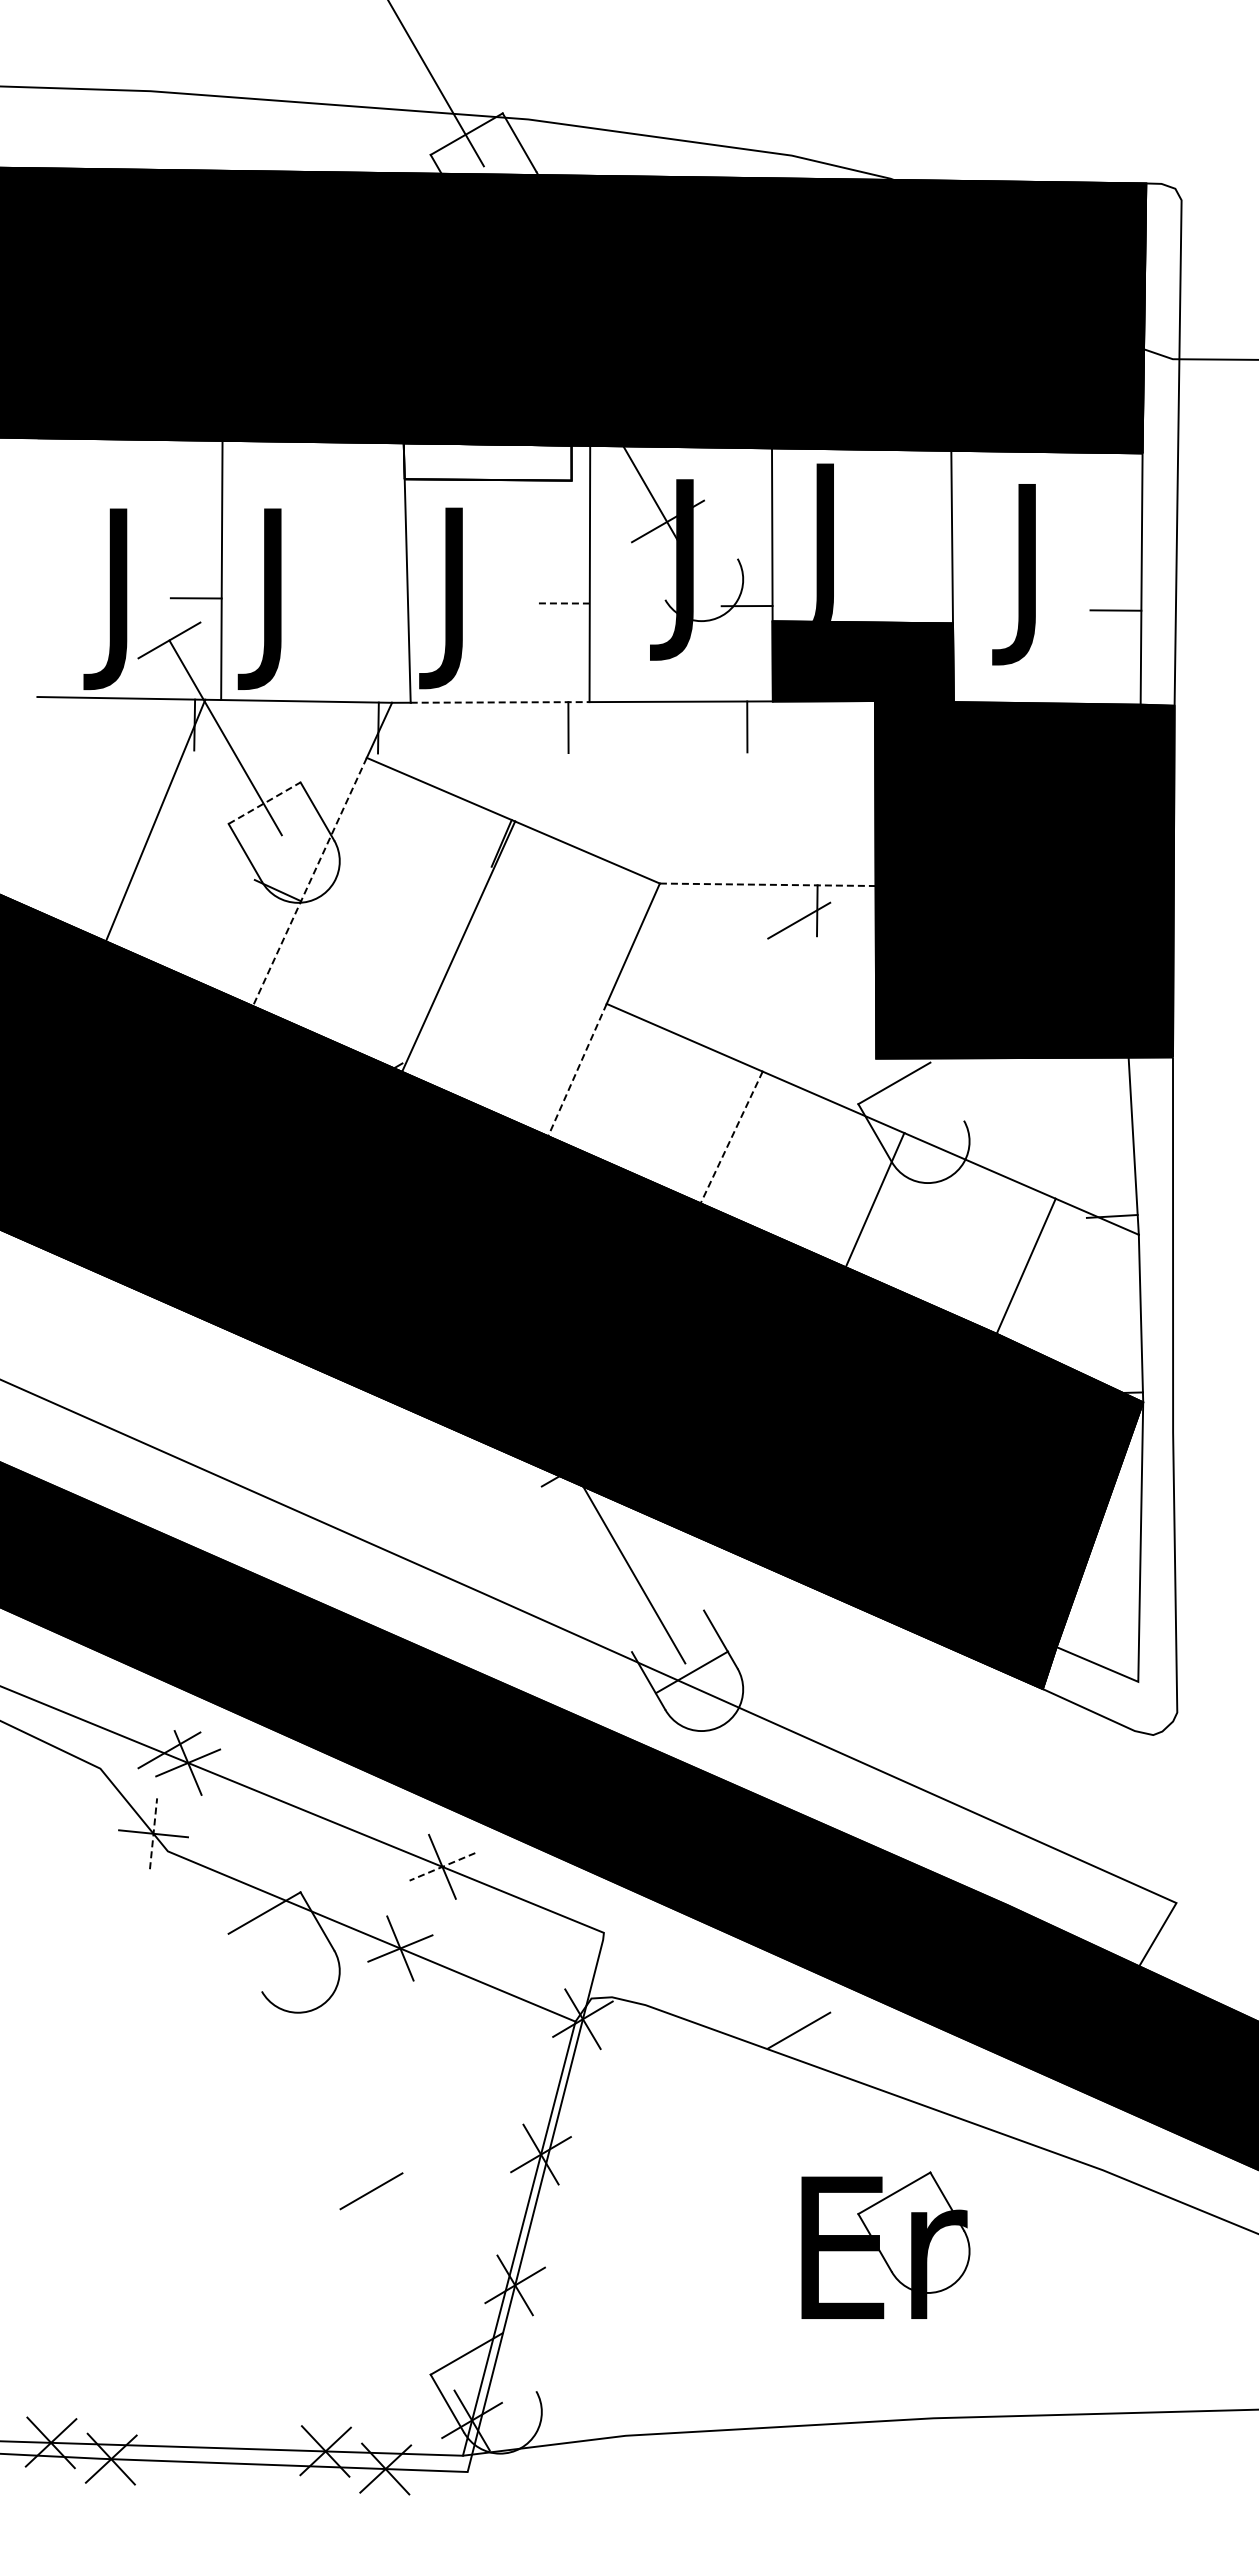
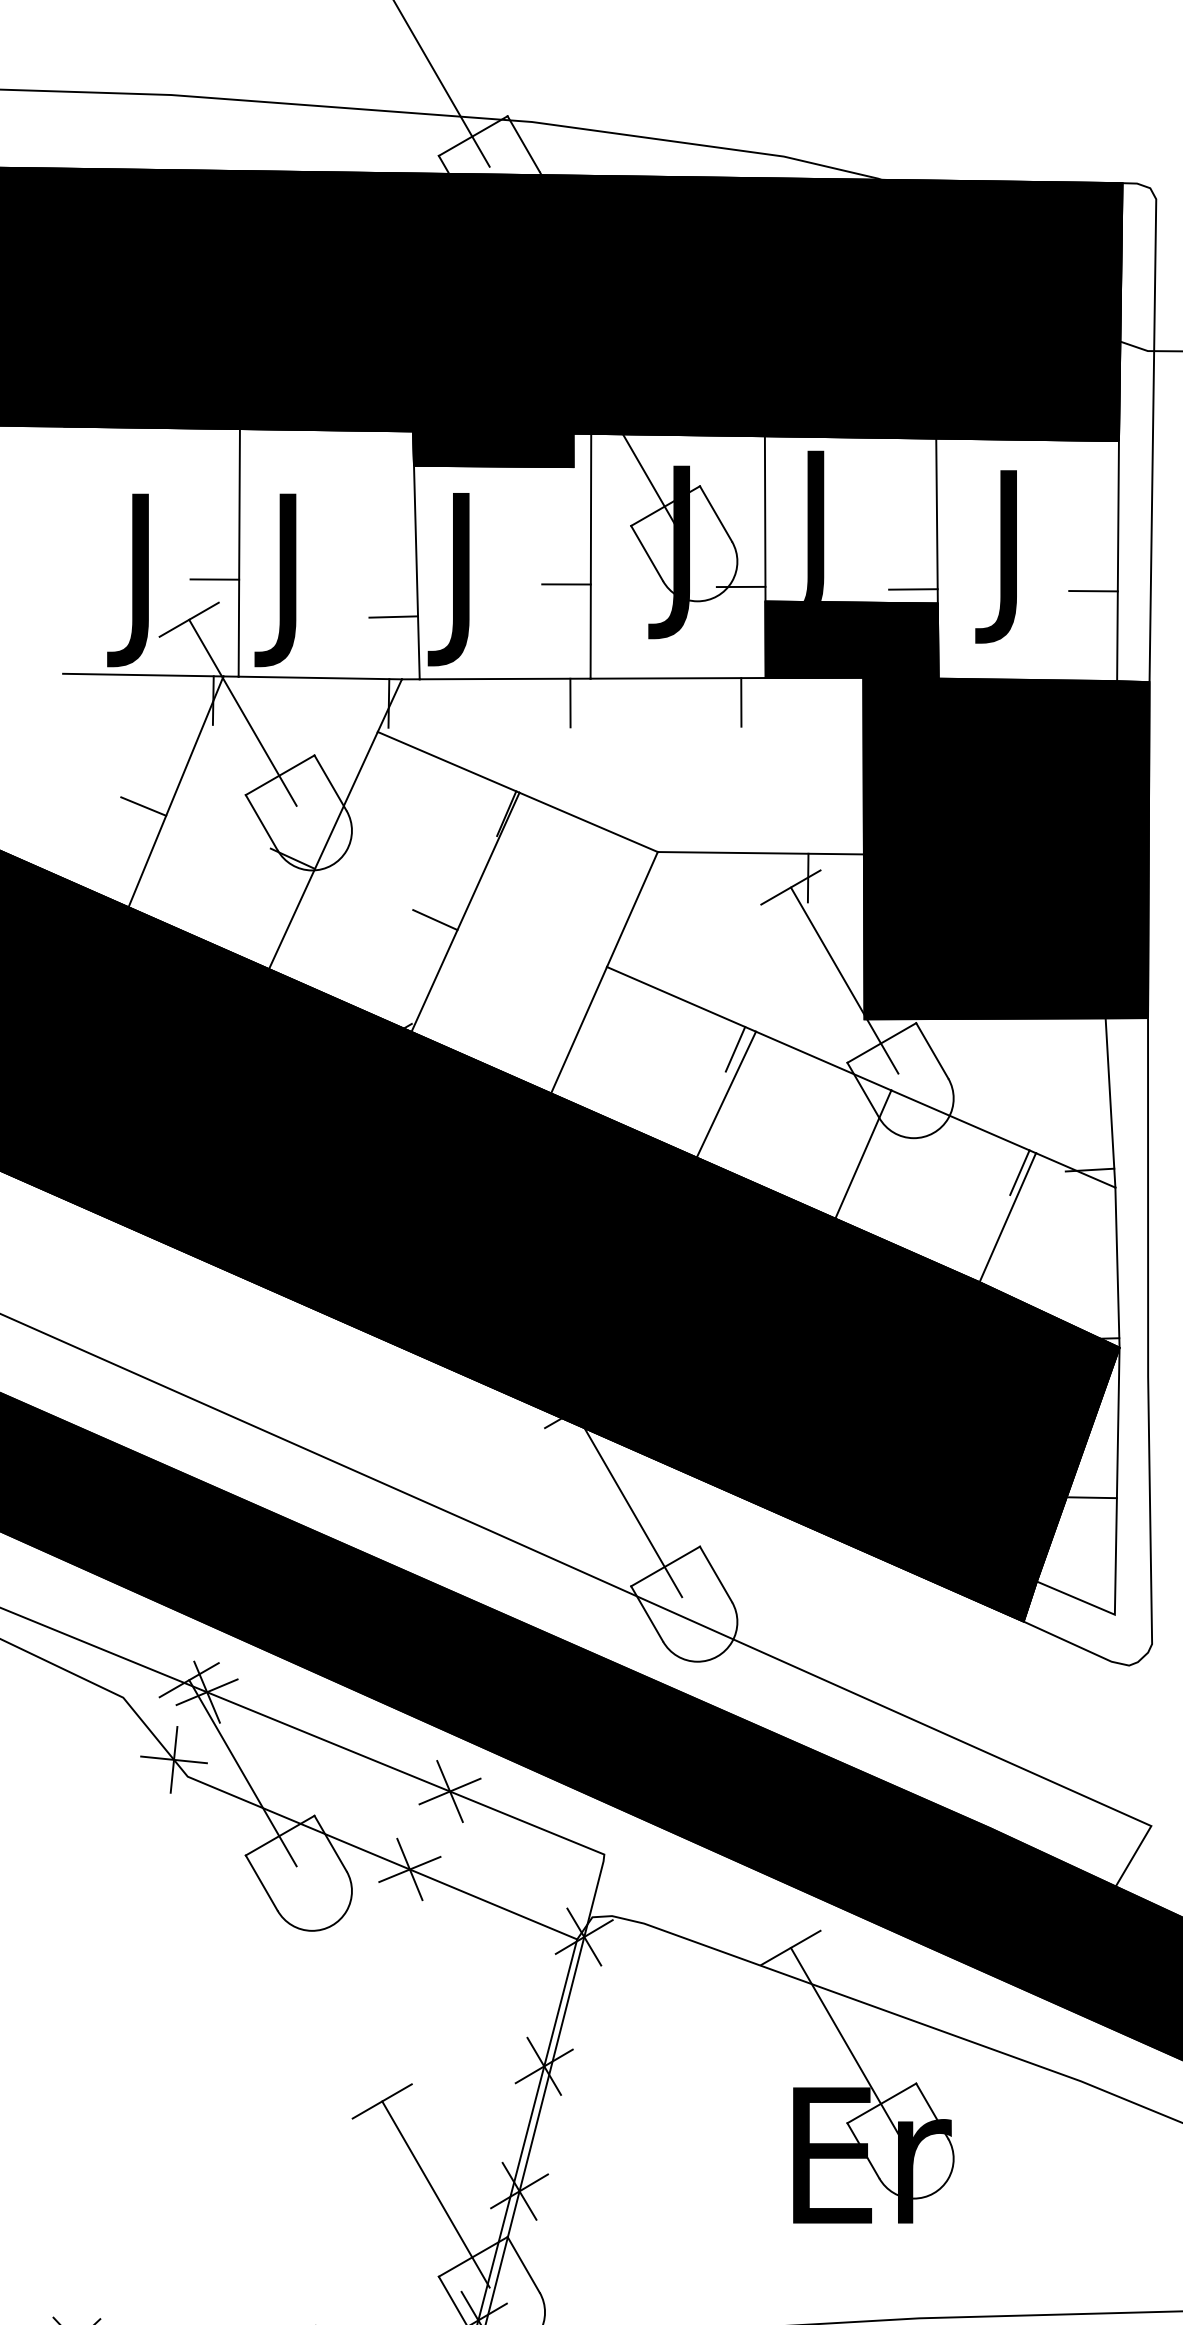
fill: (487, 461) -> (493, 448), added
line: (720, 529) -> (715, 513), added
line: (648, 570) -> (646, 552), added
line: (564, 603) -> (566, 584), dashed -> solid
line: (926, 608) -> (912, 589), added
line: (383, 637) -> (393, 616), added
line: (500, 702) -> (505, 679), dashed -> solid
line: (264, 803) -> (280, 775), dashed -> solid
line: (121, 835) -> (143, 806), added
line: (309, 882) -> (323, 851), dashed -> solid
line: (767, 884) -> (760, 852), dashed -> solid
line: (426, 954) -> (434, 919), added
line: (855, 1017) -> (844, 980), added
line: (577, 1070) -> (579, 1030), dashed -> solid
line: (741, 1089) -> (735, 1048), added
line: (946, 1091) -> (931, 1050), added
line: (731, 1137) -> (726, 1094), dashed -> solid
line: (1038, 1218) -> (1019, 1172), added
line: (1114, 1558) -> (1092, 1496), added
line: (692, 1672) -> (666, 1566), moved
line: (153, 1833) -> (173, 1759), dashed -> solid
line: (225, 1847) -> (242, 1772), added
line: (442, 1866) -> (450, 1791), dashed -> solid
line: (244, 1962) -> (260, 1882), added
line: (855, 2127) -> (844, 2040), added
line: (427, 2288) -> (435, 2194), added
line: (519, 2362) -> (523, 2265), added

